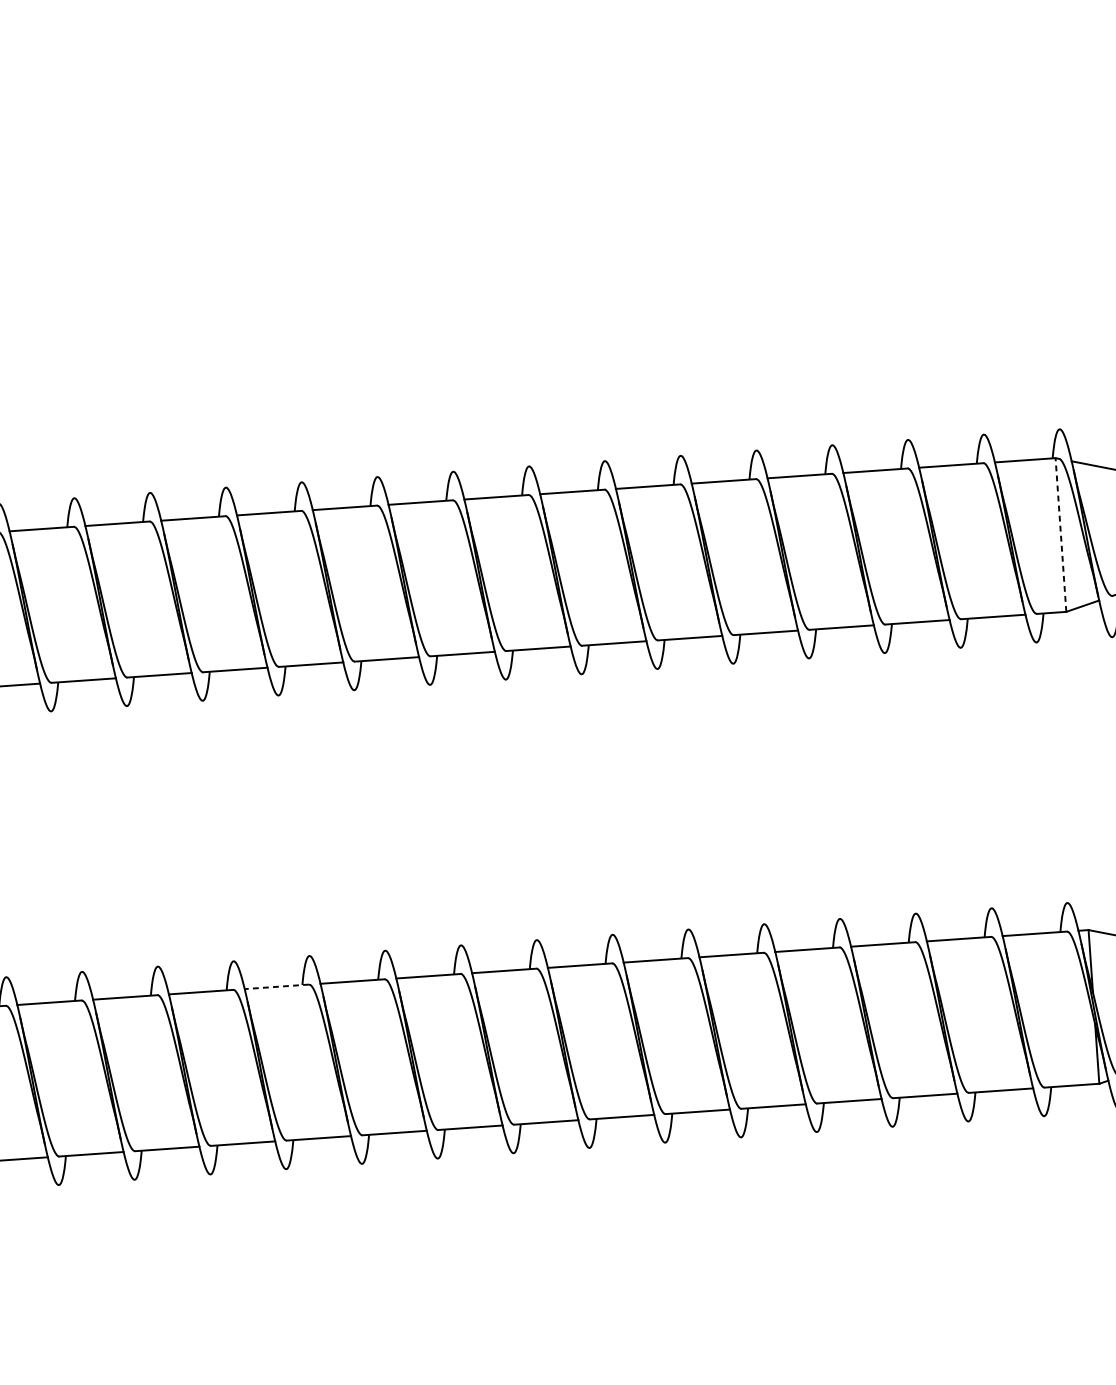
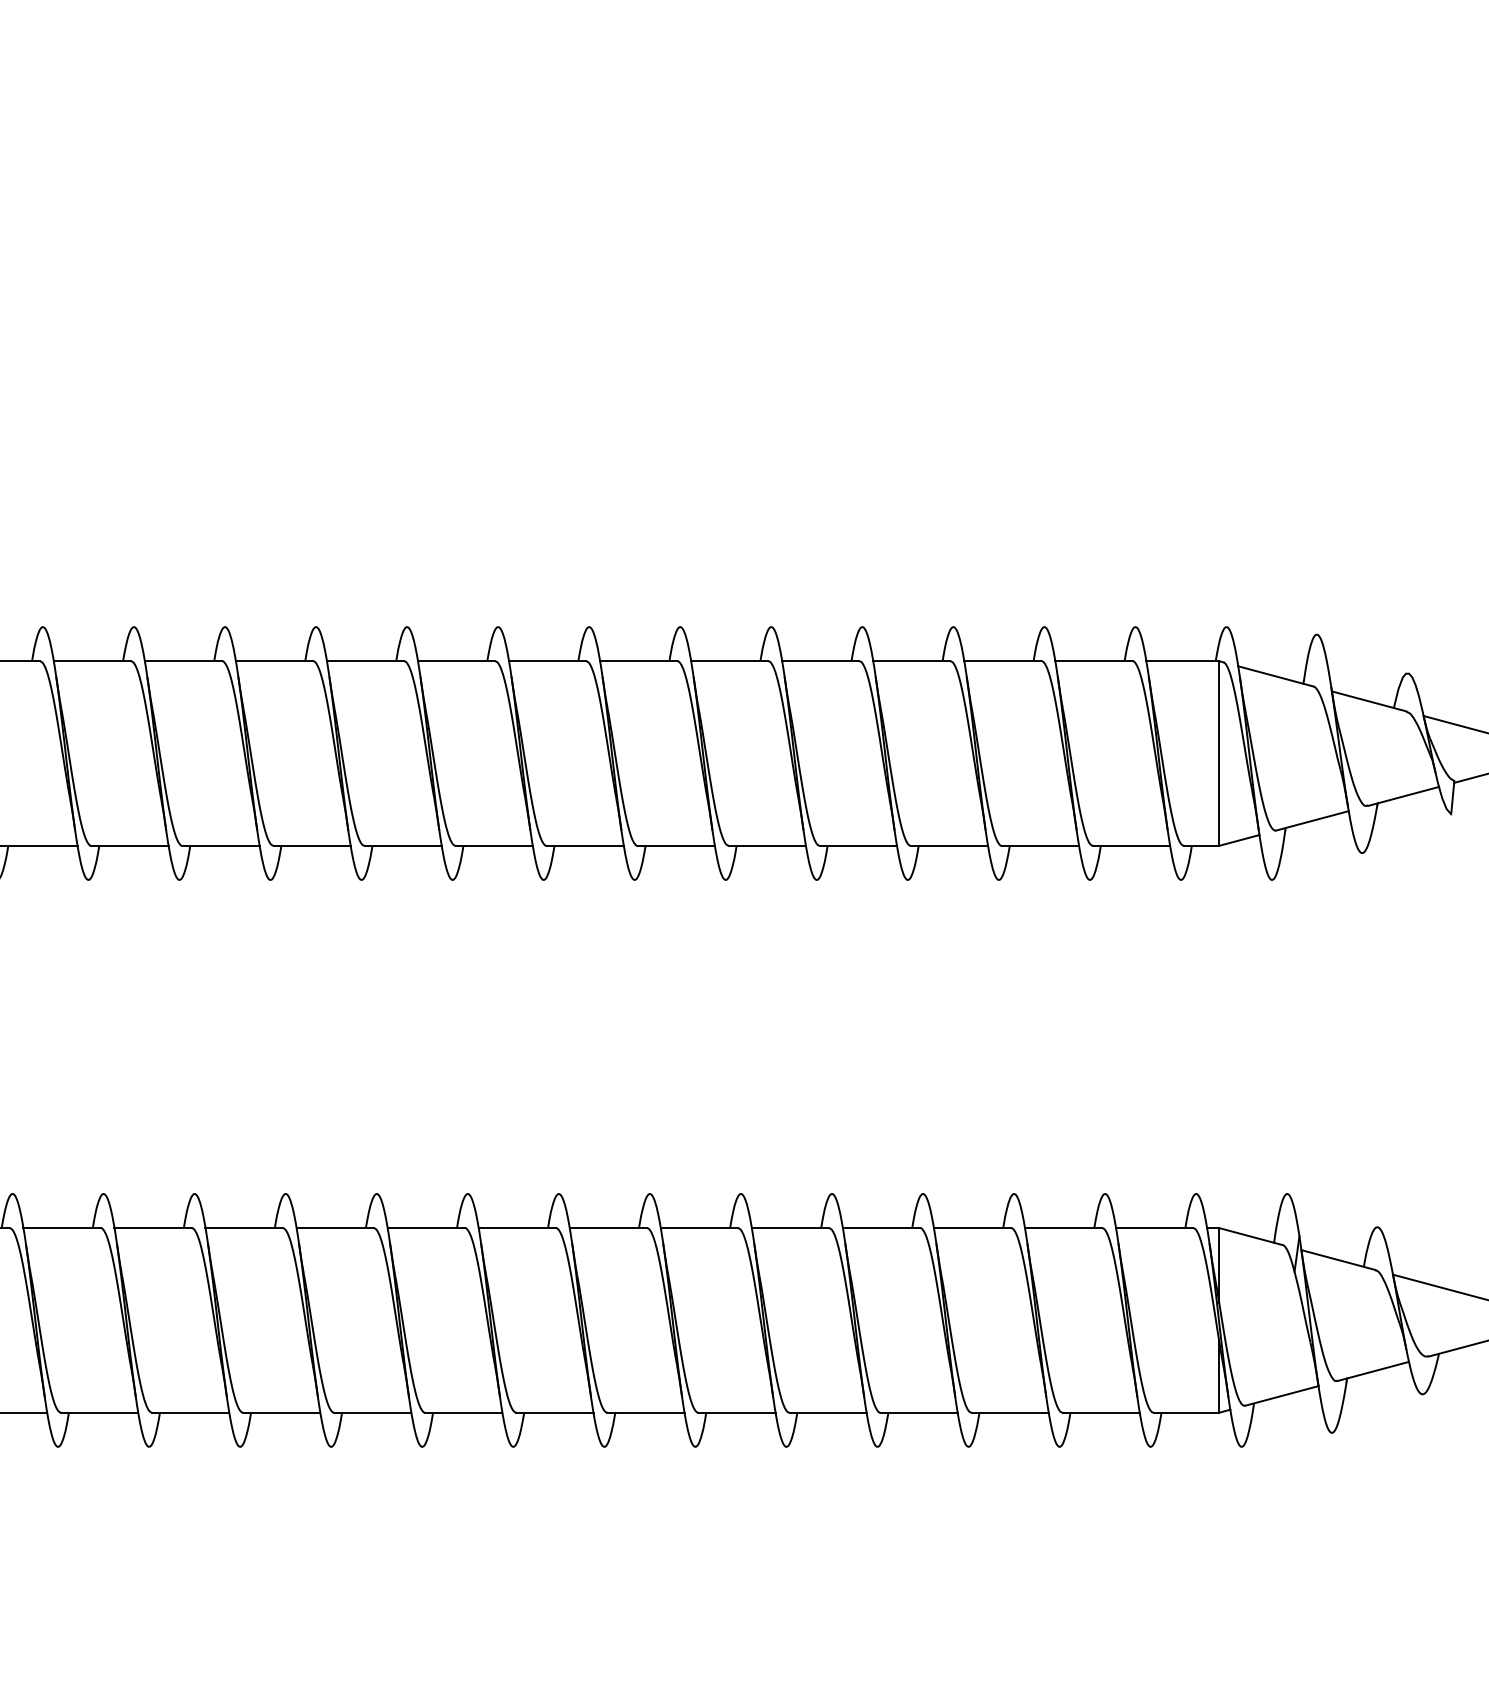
line: (1061, 534) -> (1219, 753), dashed -> solid
line: (277, 987) -> (244, 1228), dashed -> solid

